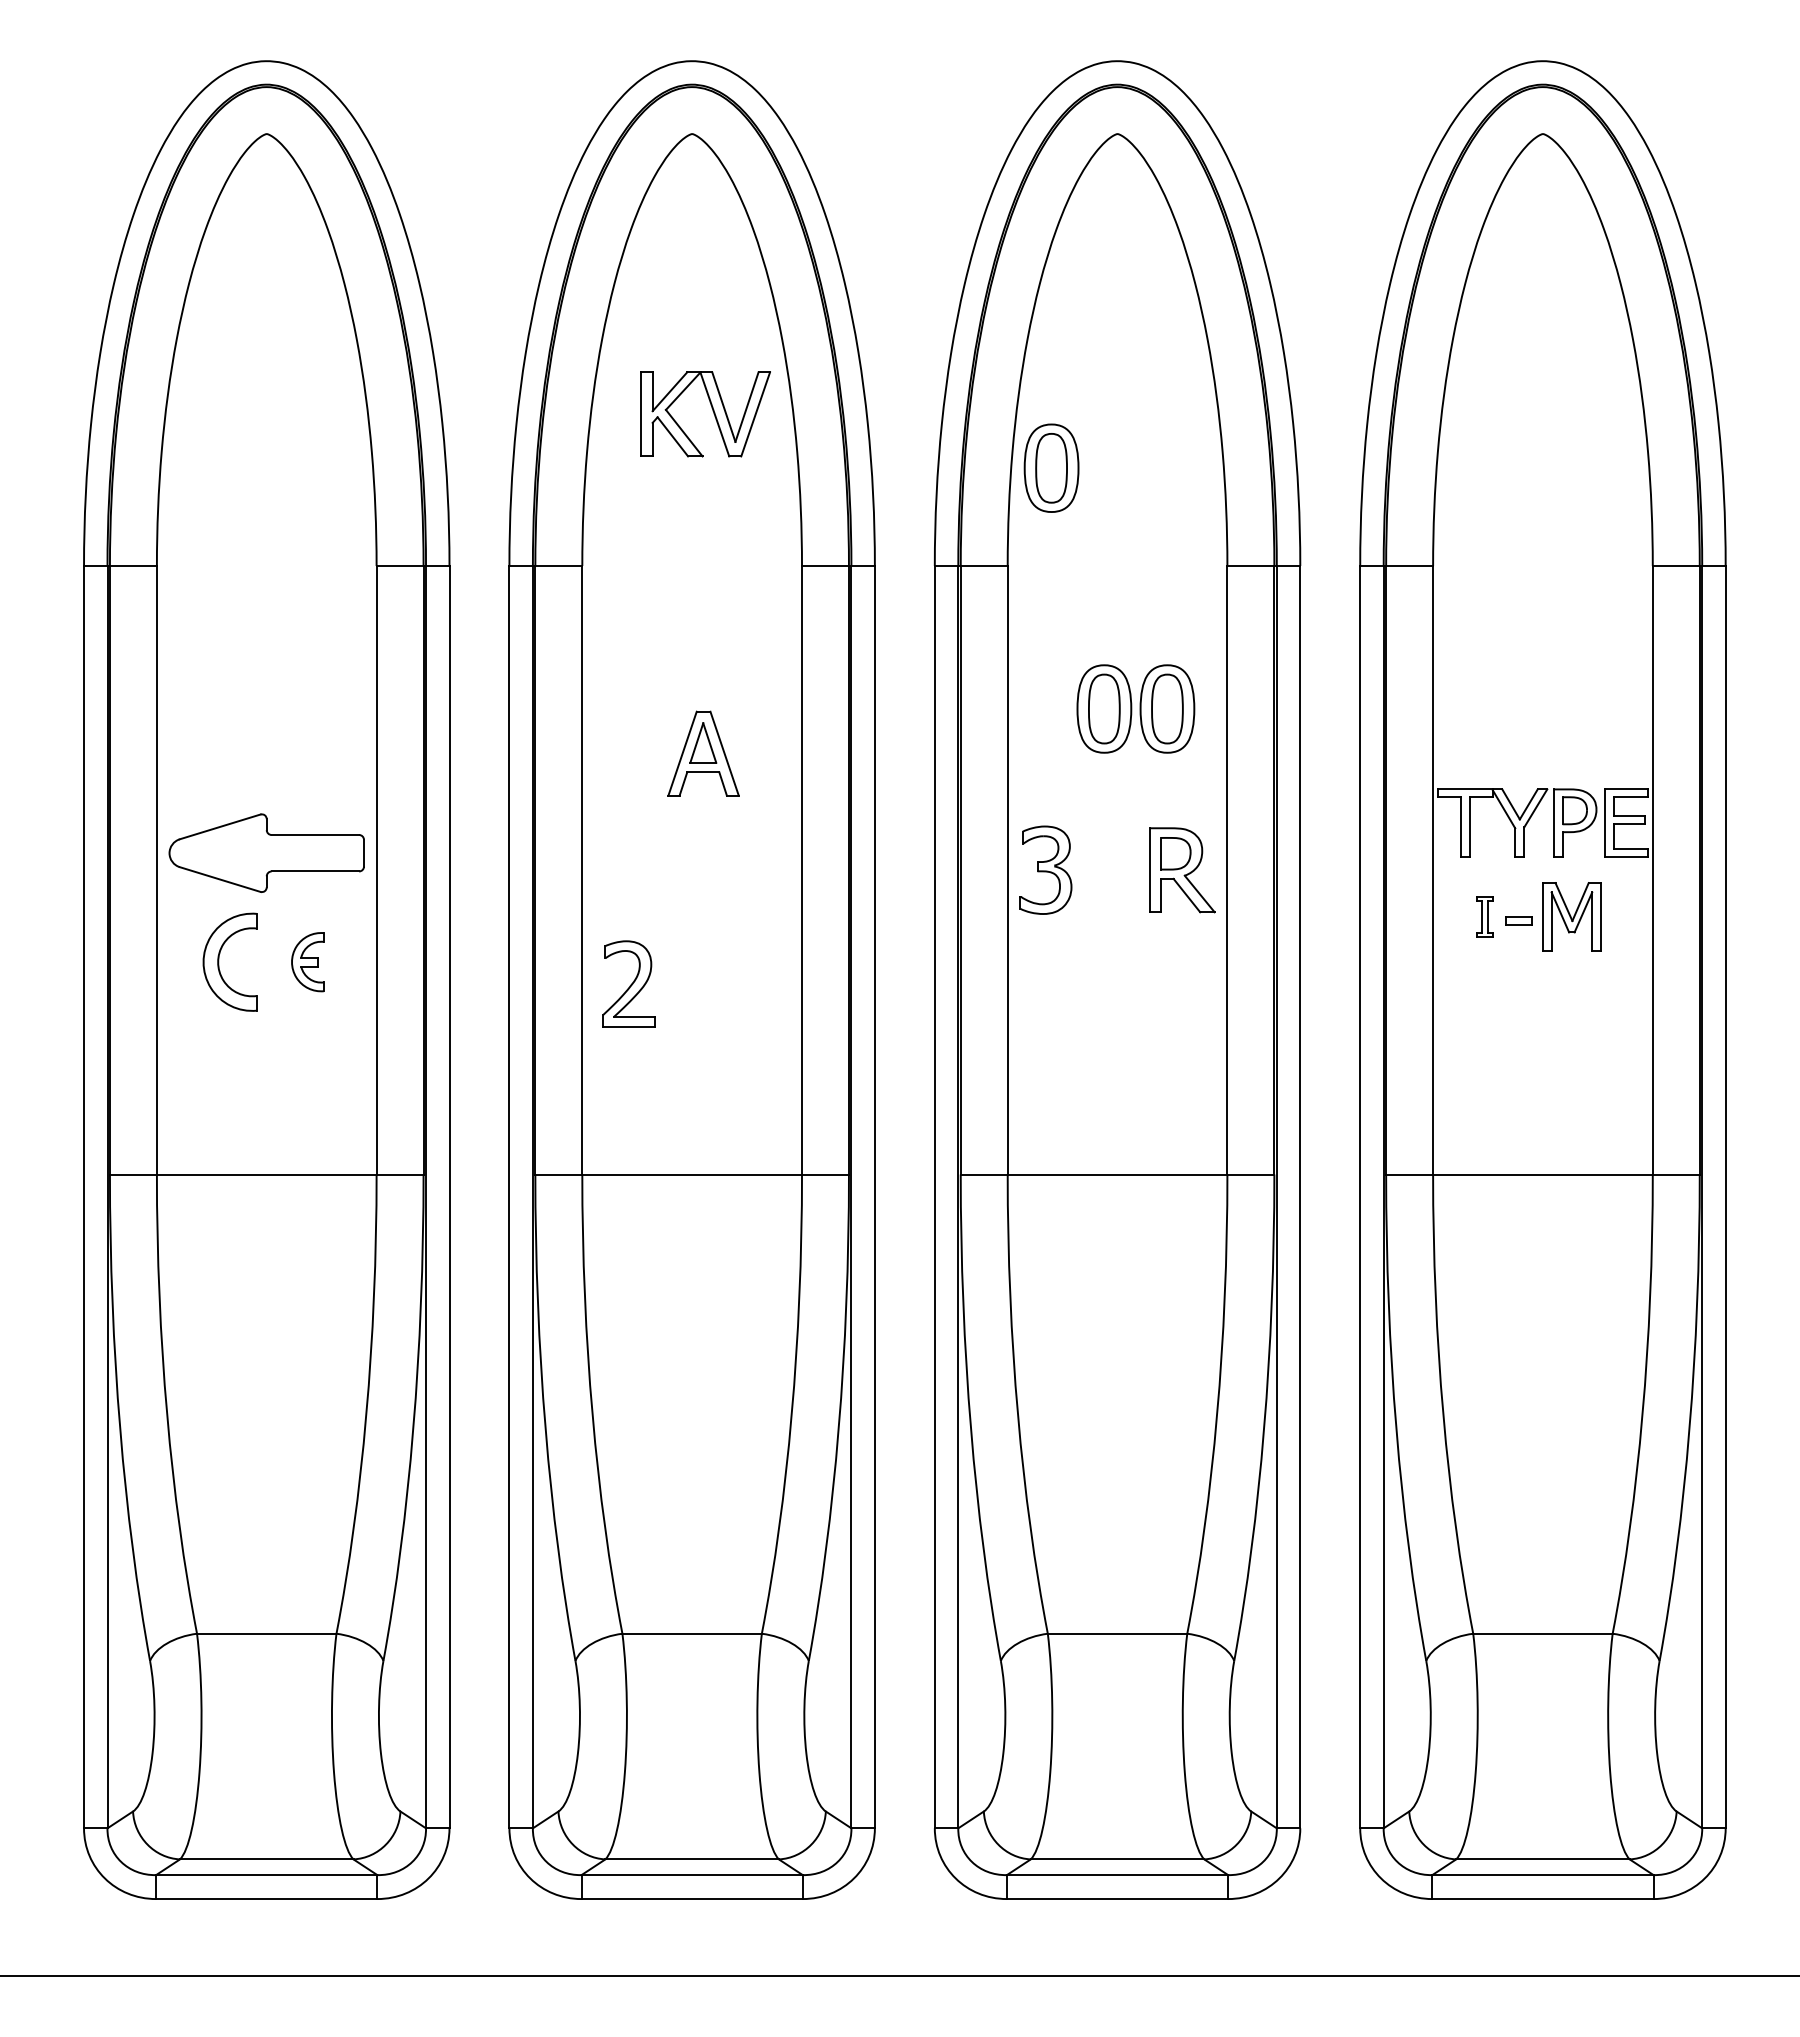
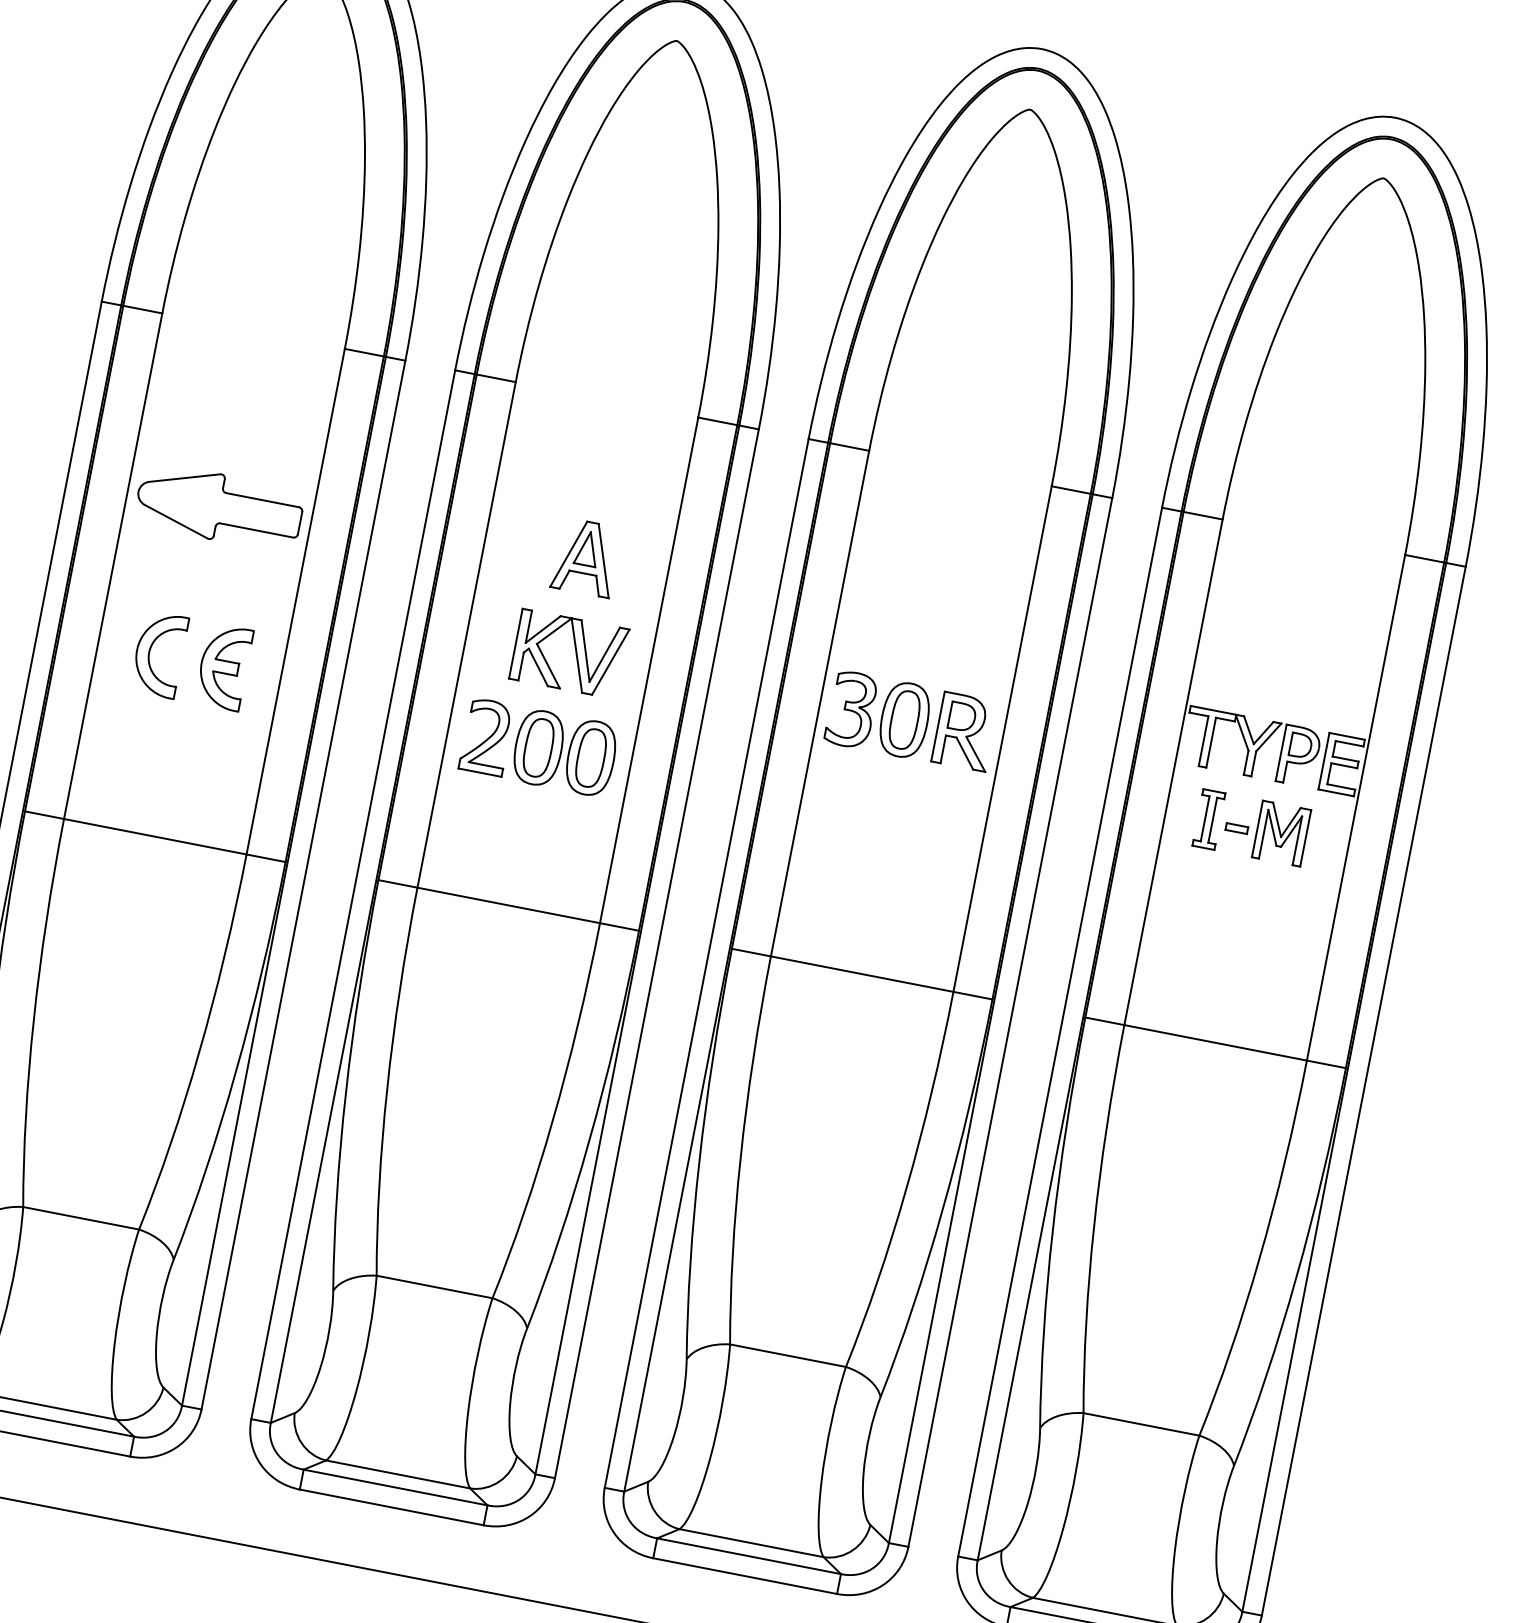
part: (712, 411) -> (575, 652), moved
part: (1051, 467) -> (904, 719), moved
part: (1135, 708) -> (564, 752), moved
part: (266, 852) -> (219, 506), moved
part: (1484, 916) -> (1208, 819), size x1.67
part: (307, 961) -> (223, 666), size x1.67

